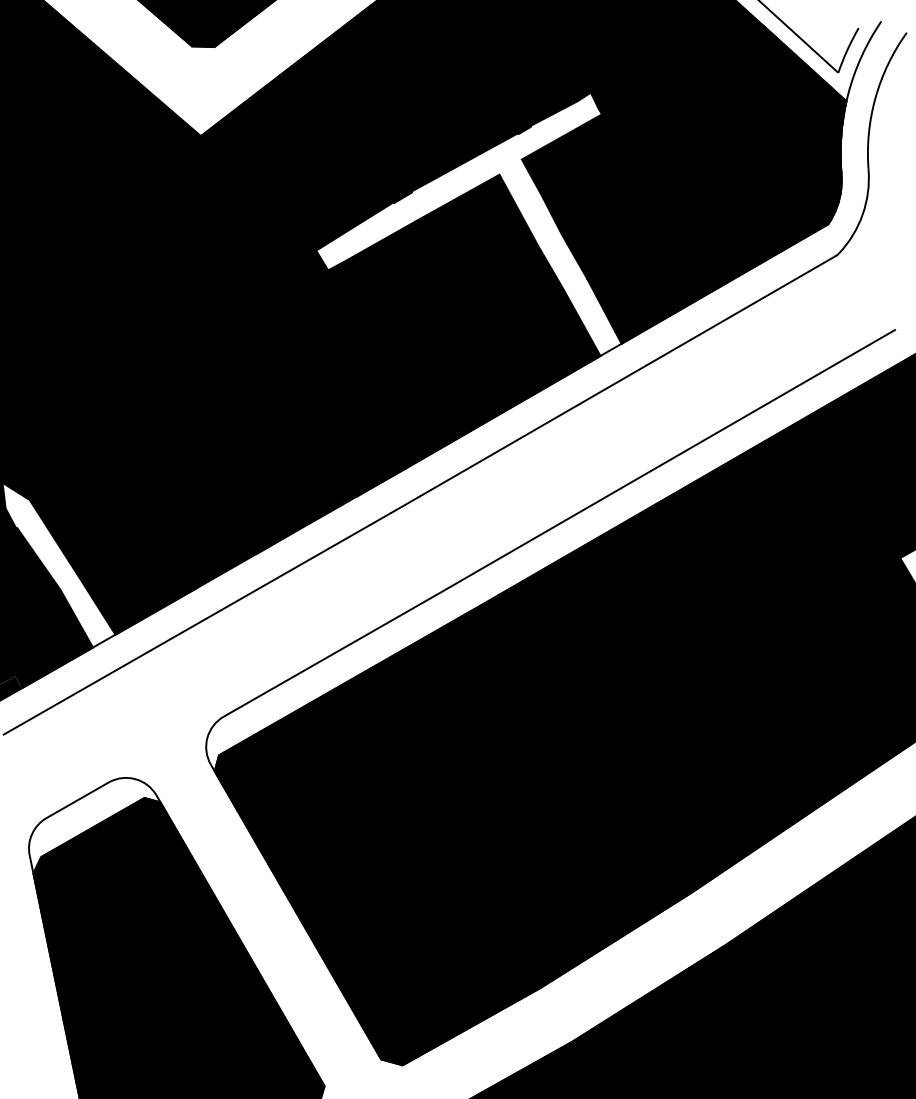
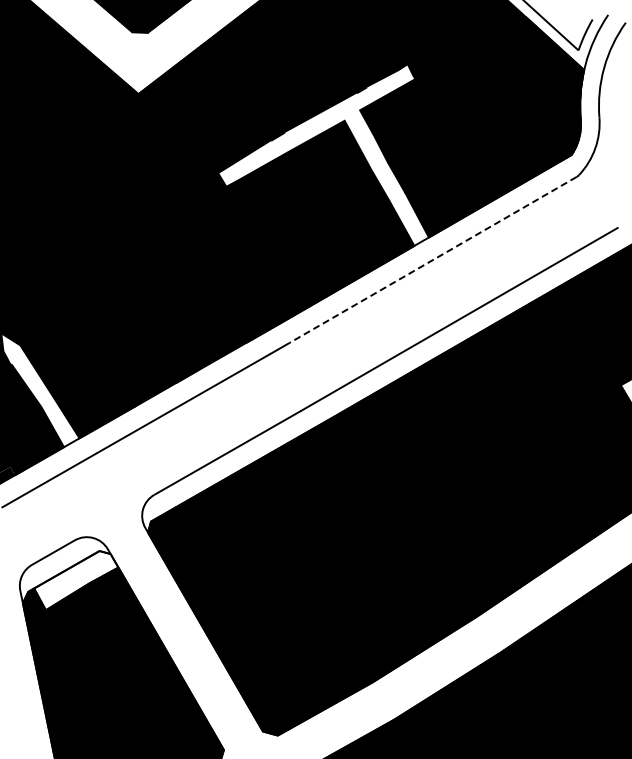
line: (628, 375) -> (433, 259), solid -> dashed
fill: (111, 840) -> (76, 580), removed

